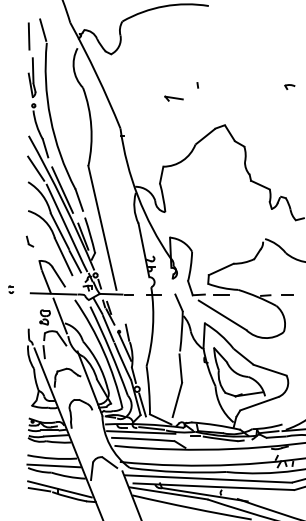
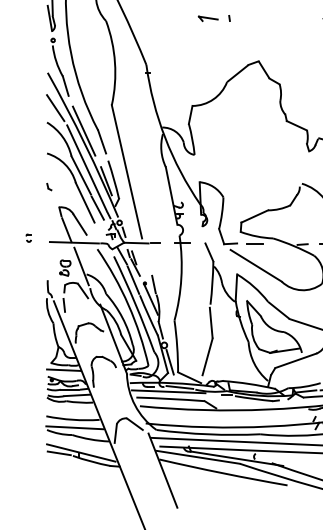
part: (173, 98) -> (207, 18), moved
part: (30, 242) -> (49, 187), size x0.62
line: (43, 412) -> (63, 370), added

